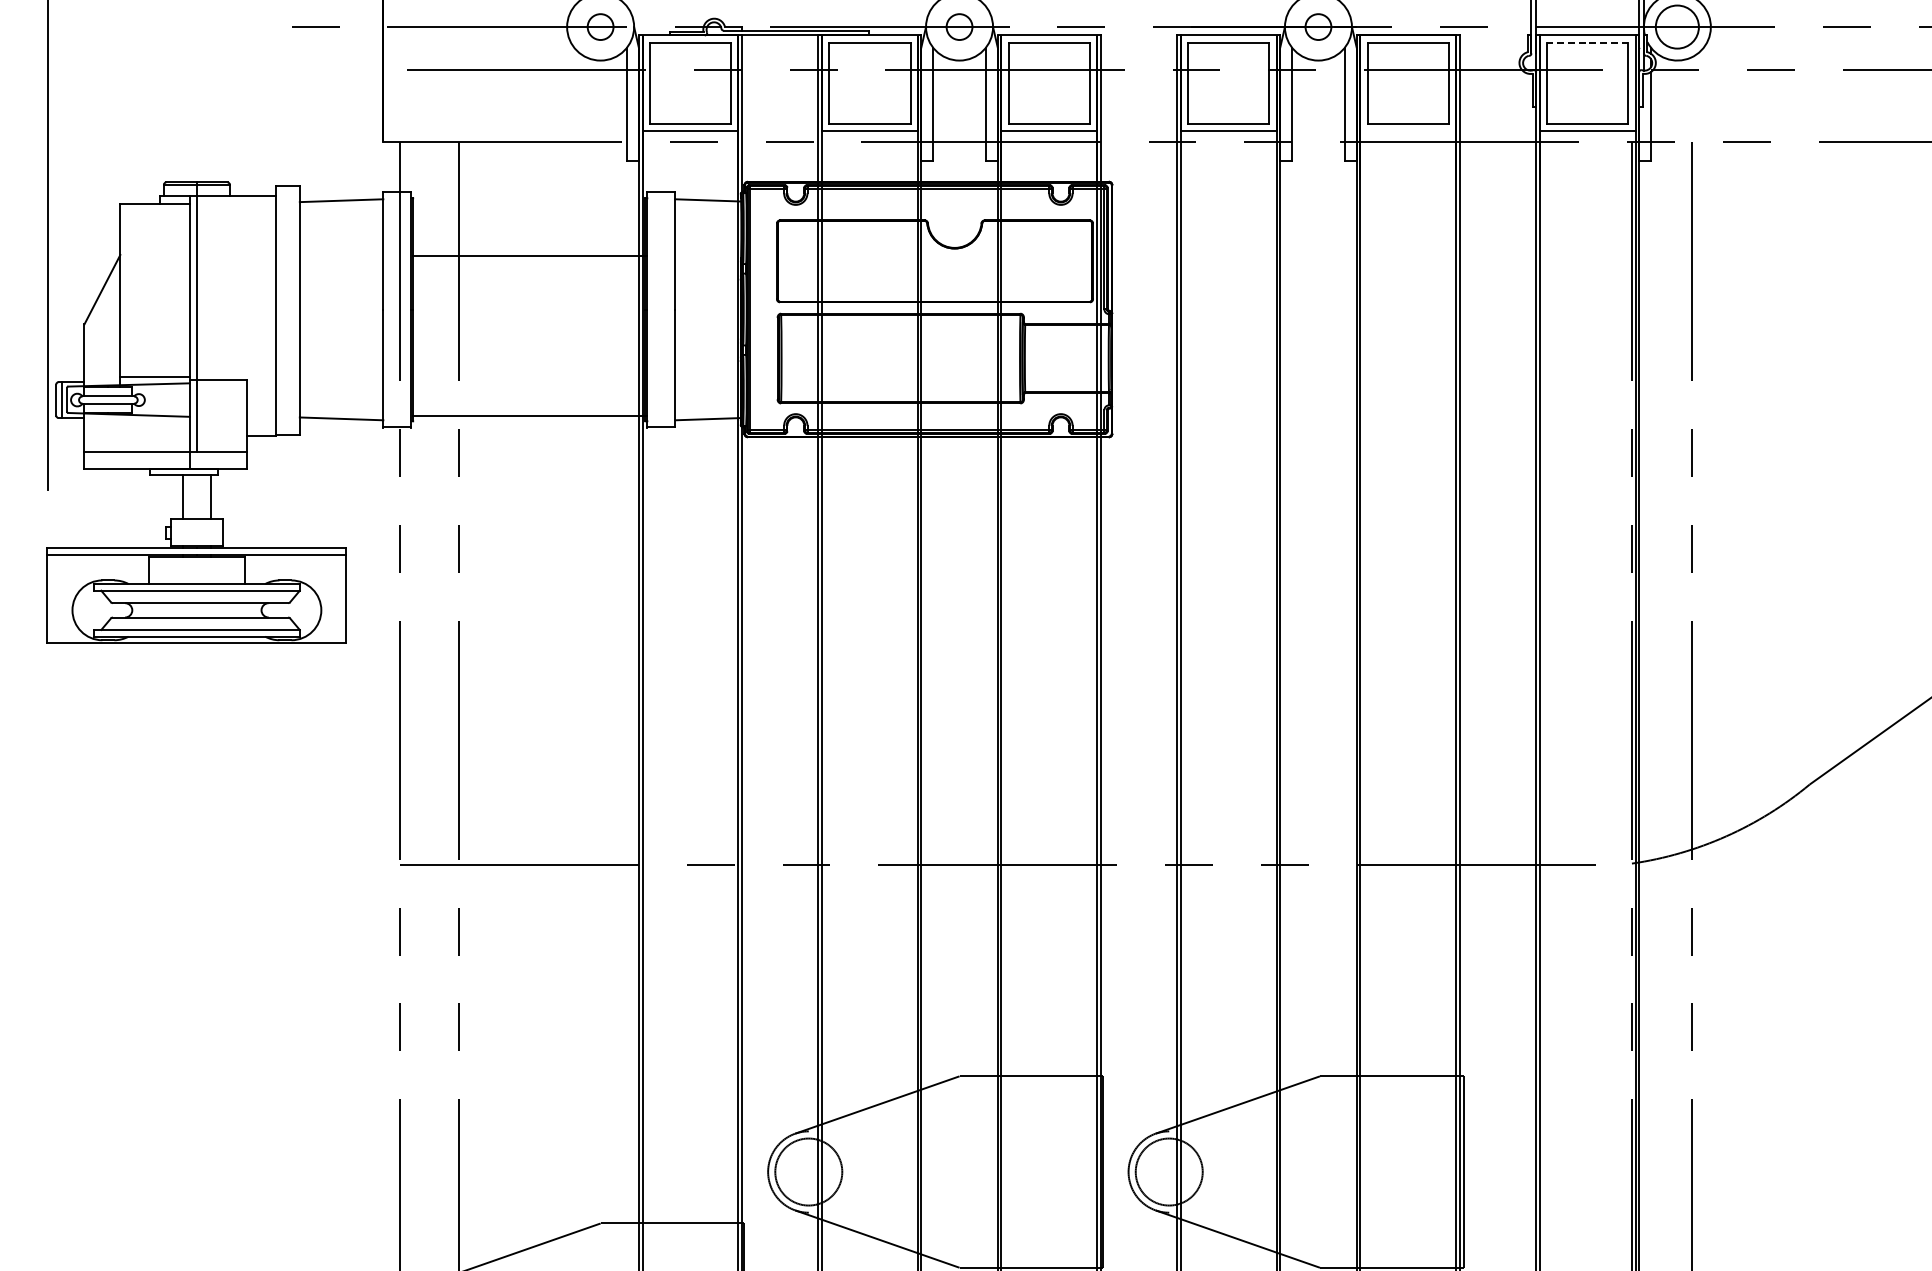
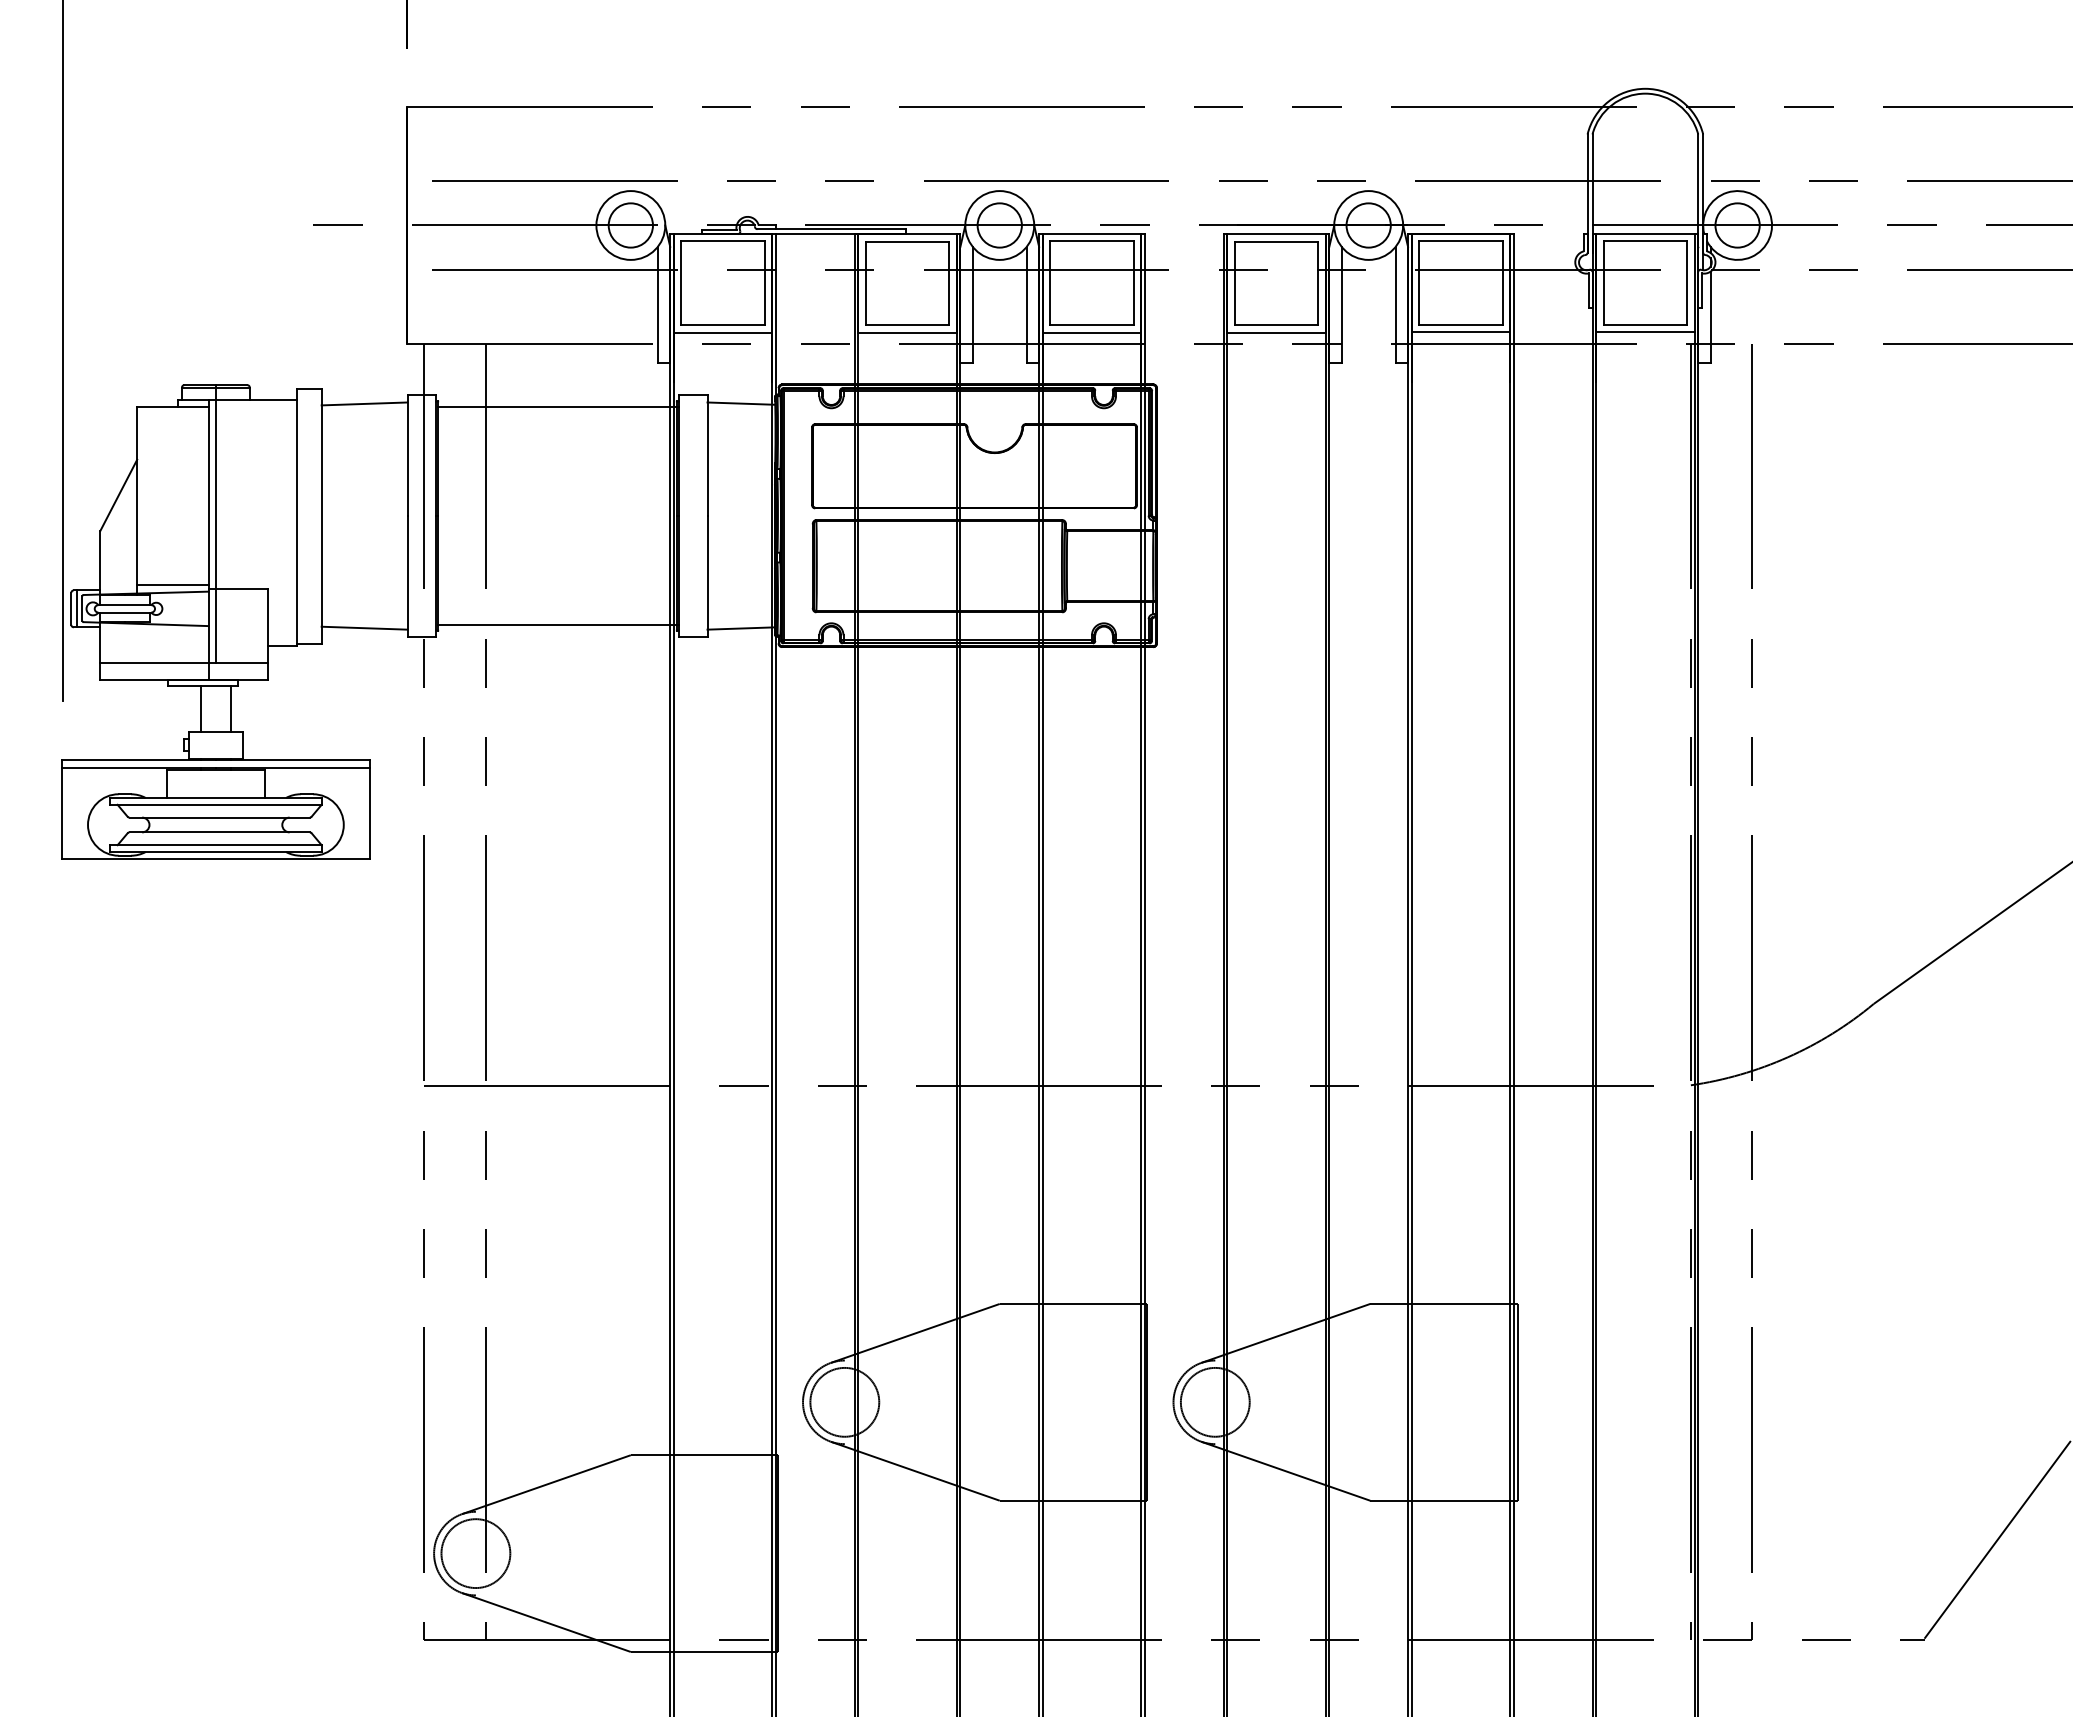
circle: (600, 27) -> (630, 225), size x1.67
circle: (959, 27) -> (999, 225), size x1.67
circle: (1318, 27) -> (1368, 225), size x1.67
line: (1587, 42) -> (1645, 241), dashed -> solid
line: (1407, 131) -> (1460, 332), added
line: (530, 255) -> (558, 407), moved

